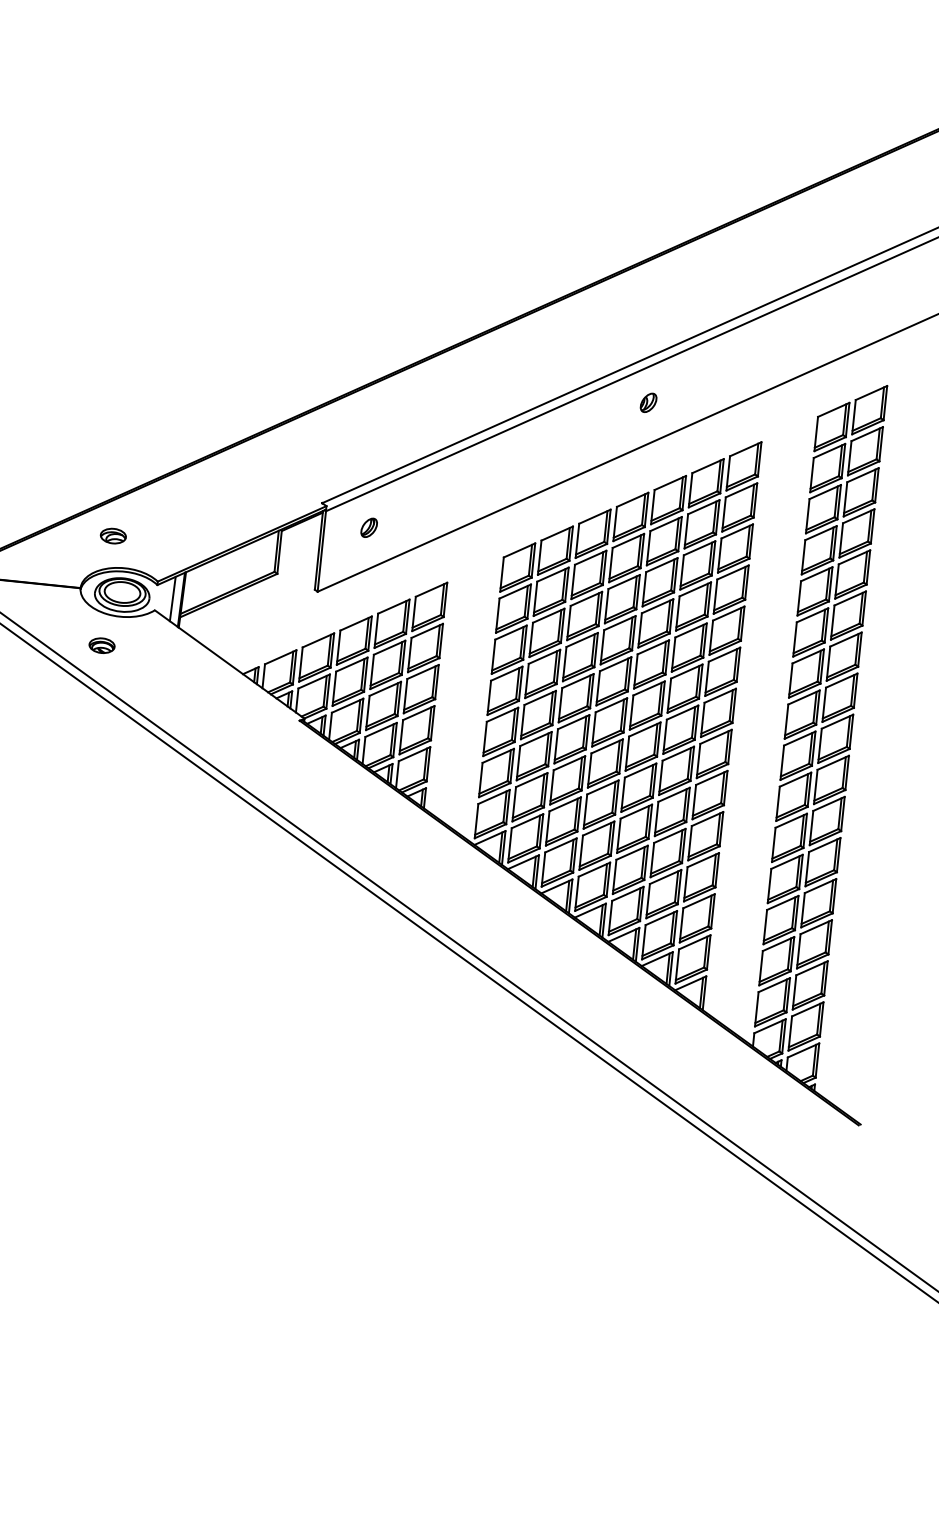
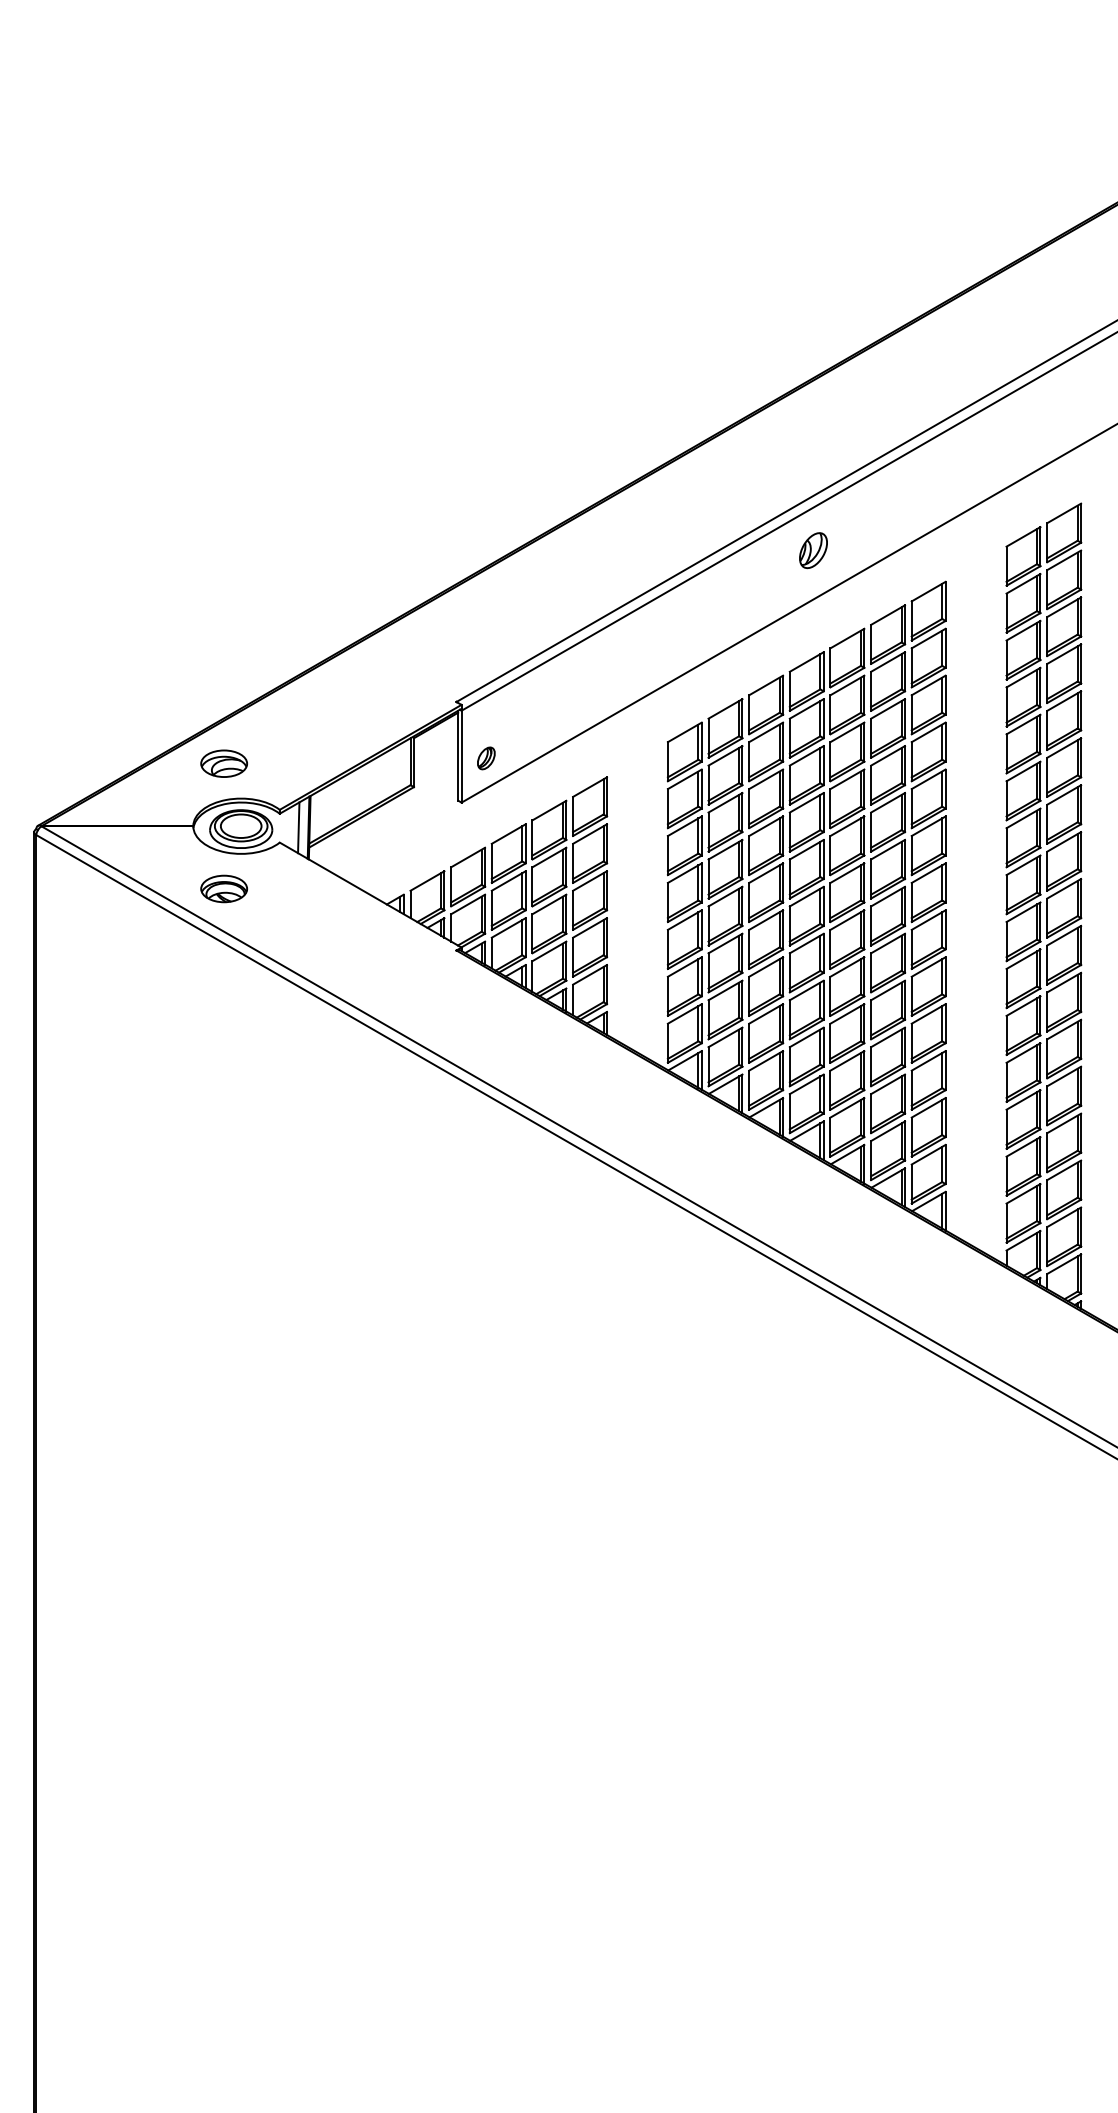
part: (648, 402) -> (813, 550), size x1.6
part: (369, 527) -> (486, 758), moved
part: (113, 536) -> (224, 763), size x1.6
part: (102, 645) -> (224, 888), size x1.6

